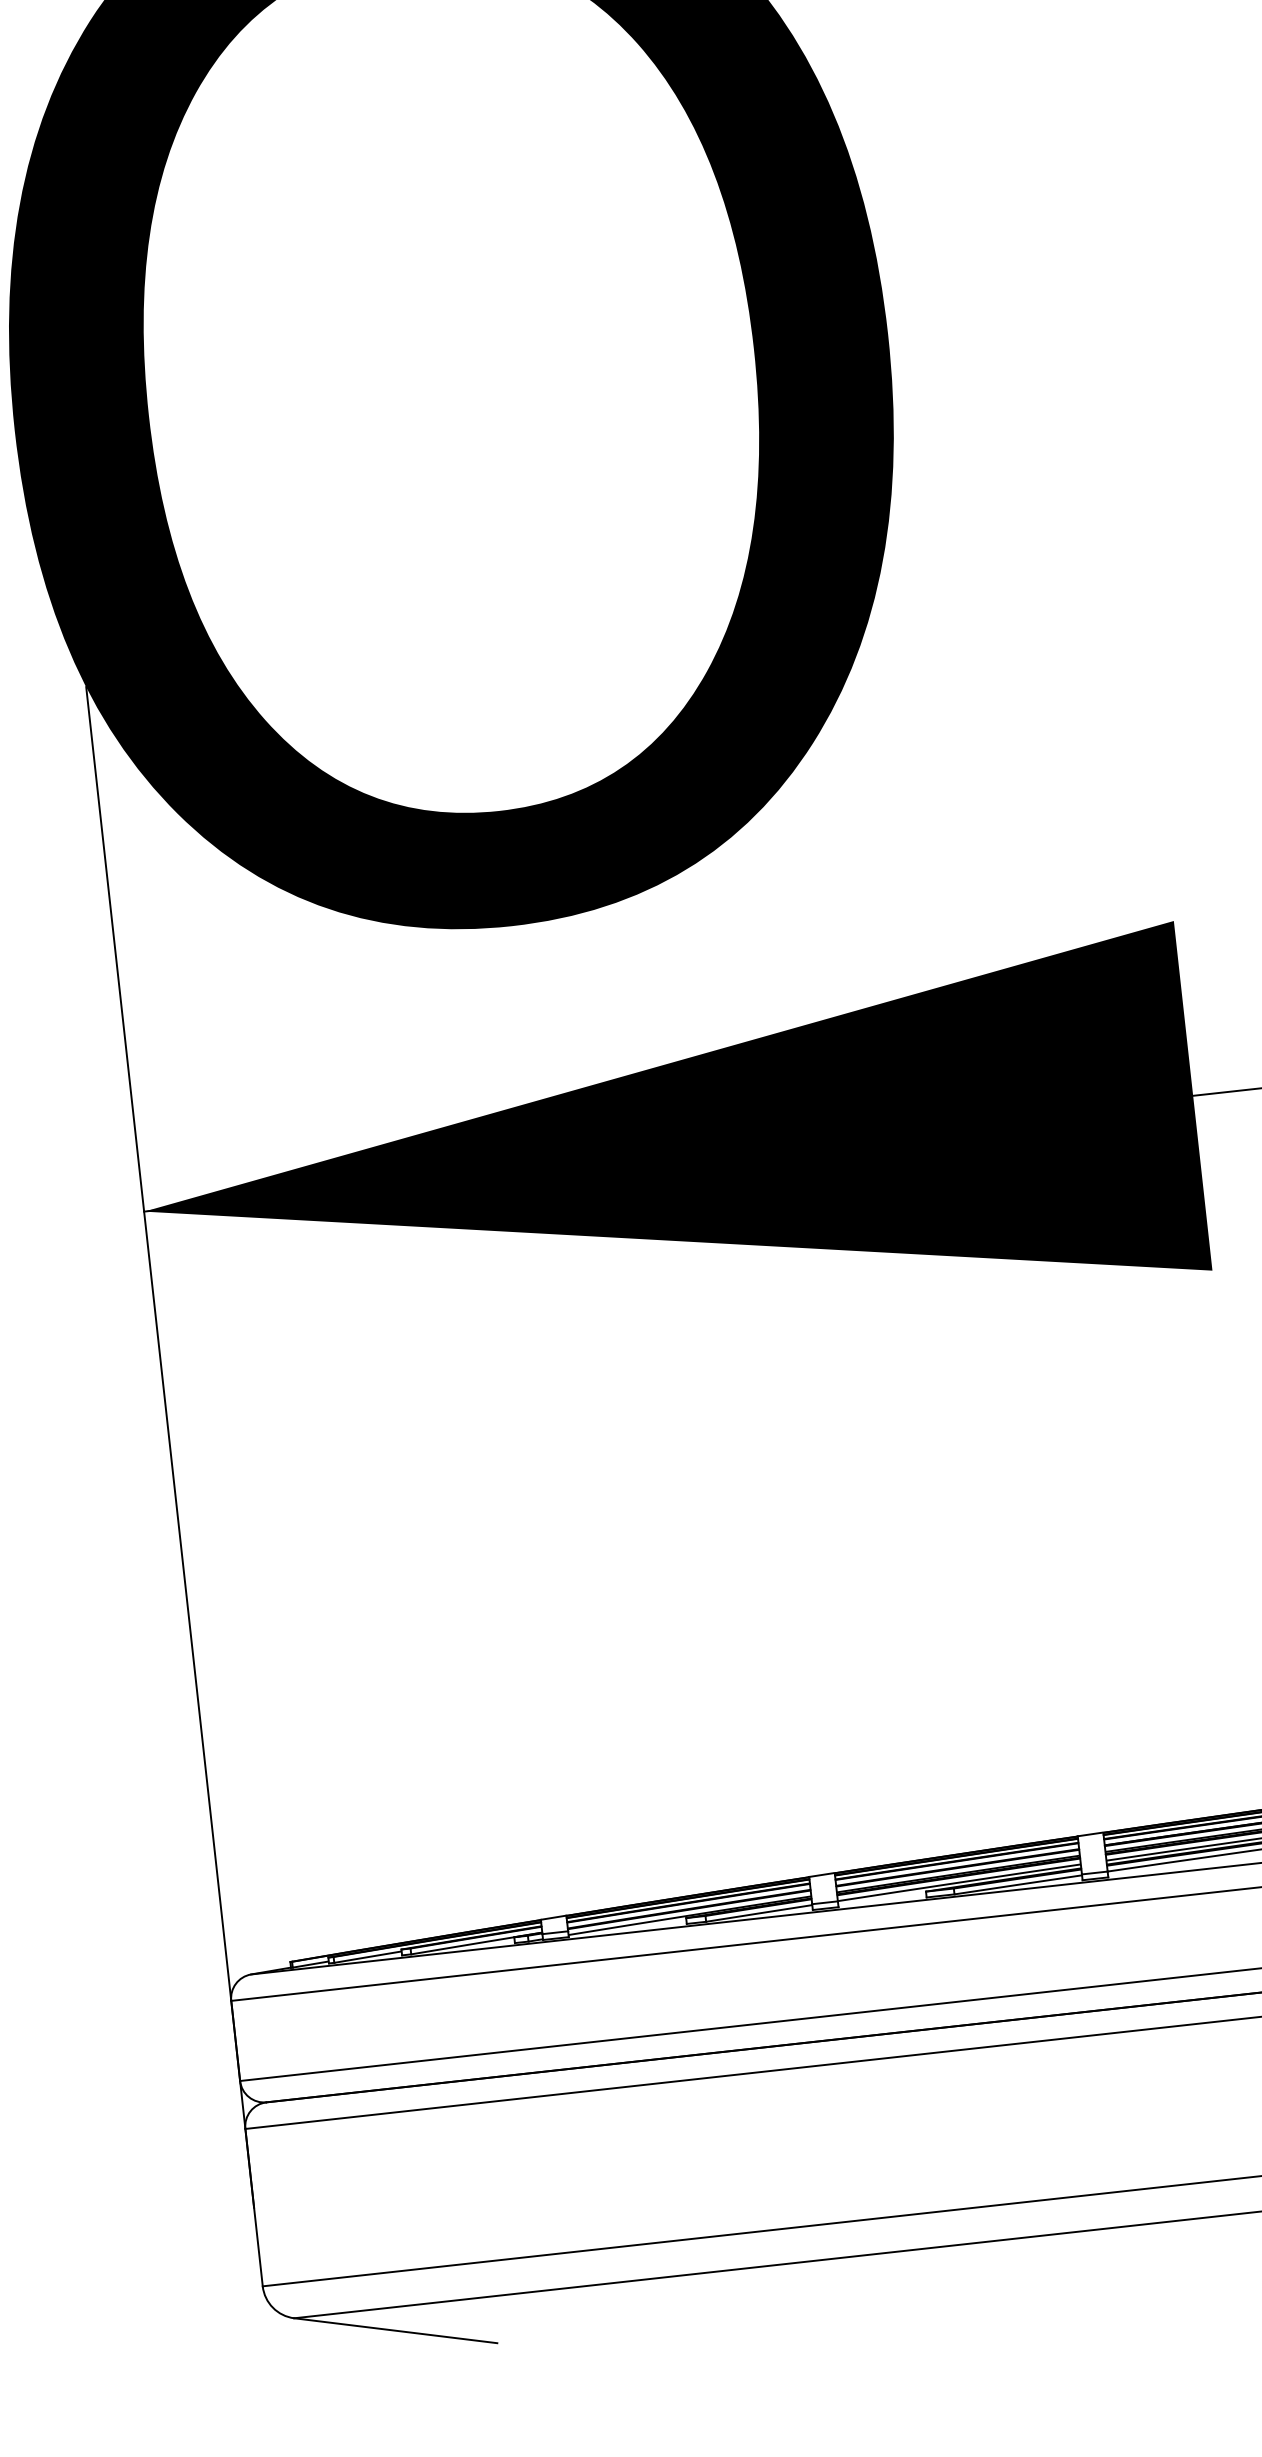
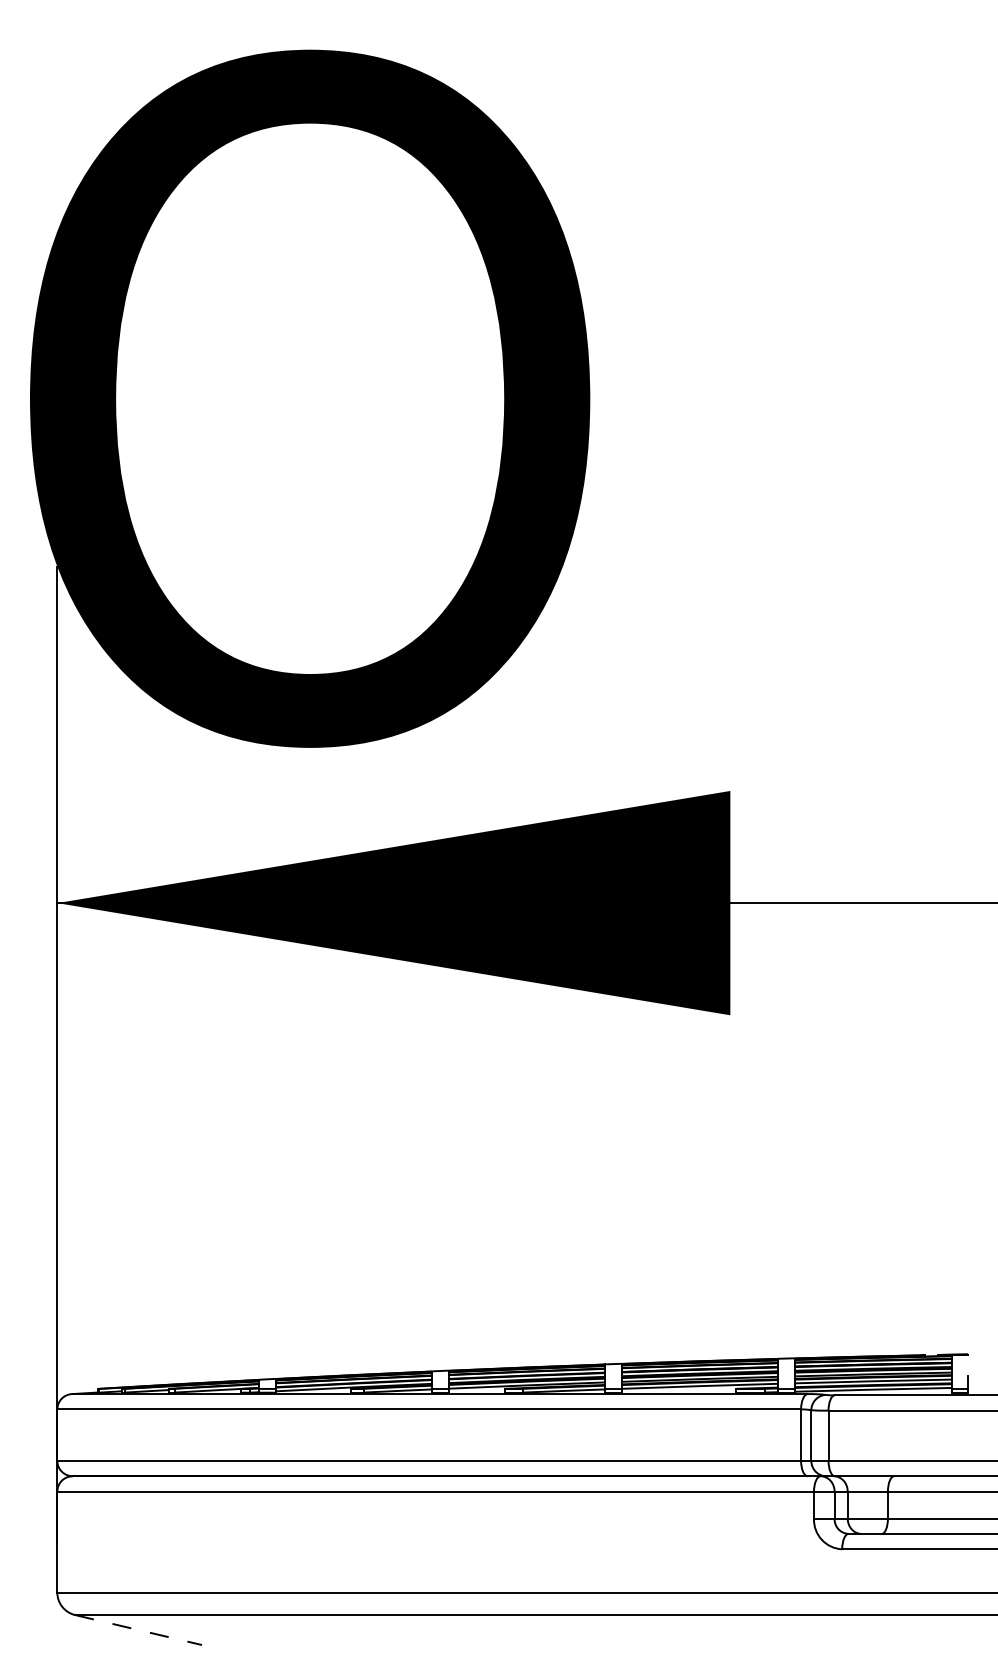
line: (397, 2331) -> (139, 1630), solid -> dashed

